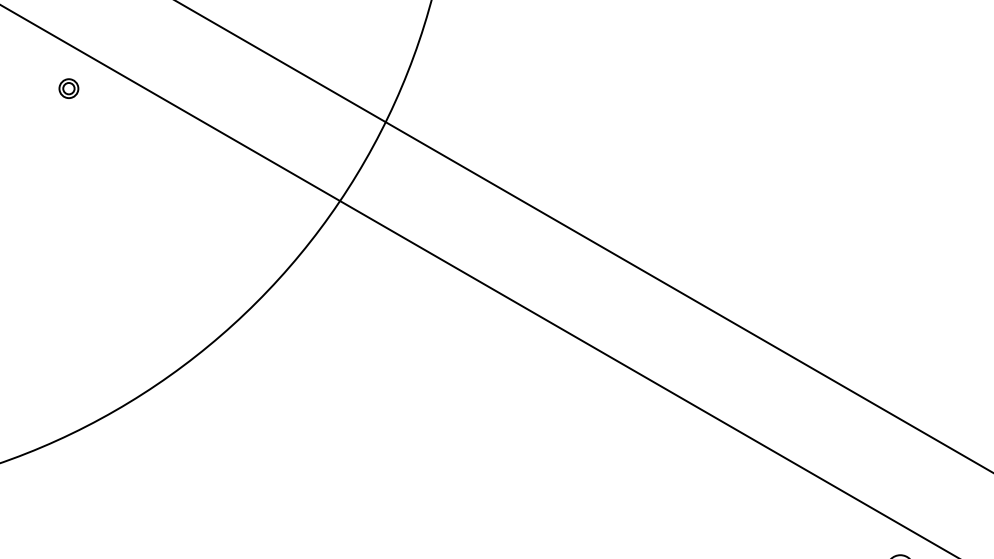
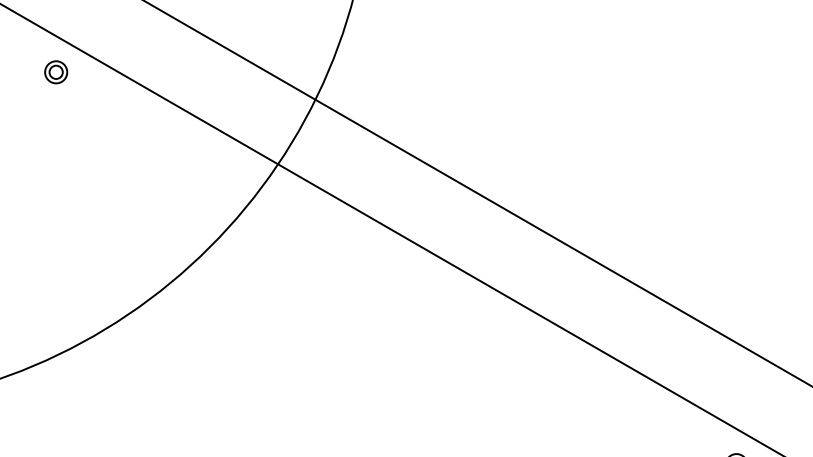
part: (69, 88) -> (56, 72), size x1.43

